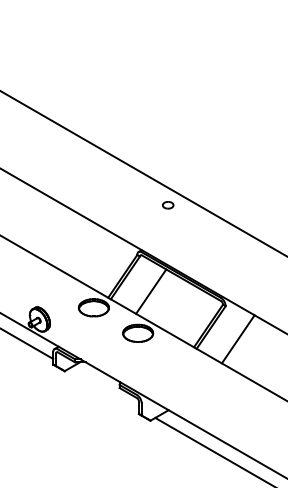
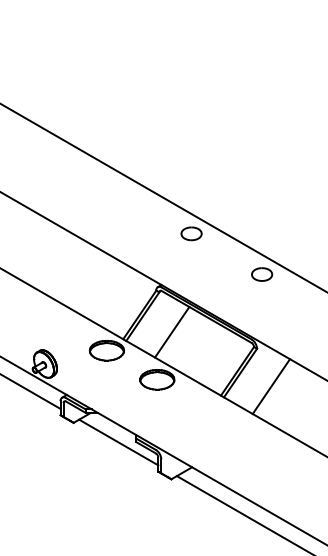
part: (168, 204) -> (191, 233), size x1.67
part: (230, 240) -> (262, 274), added
line: (104, 388) -> (118, 442), added

